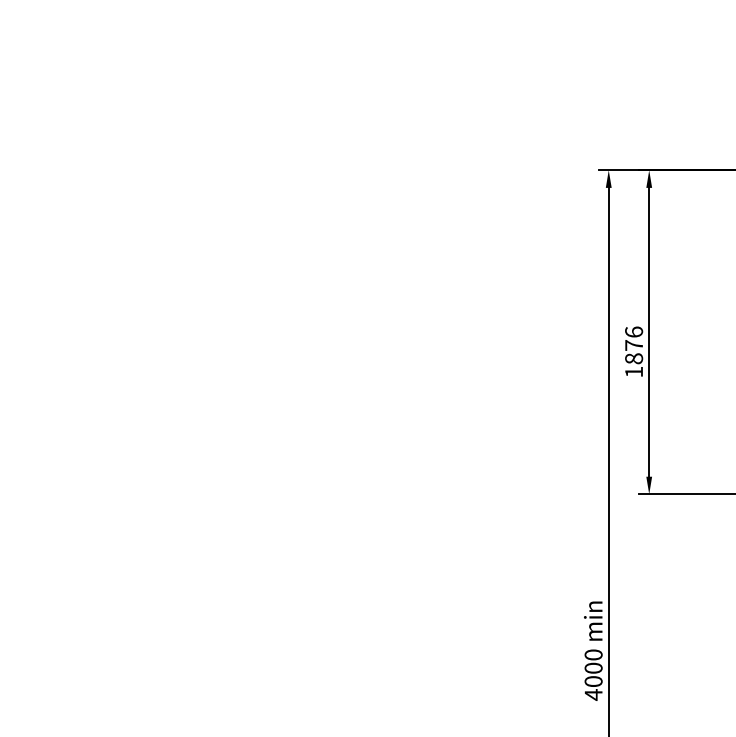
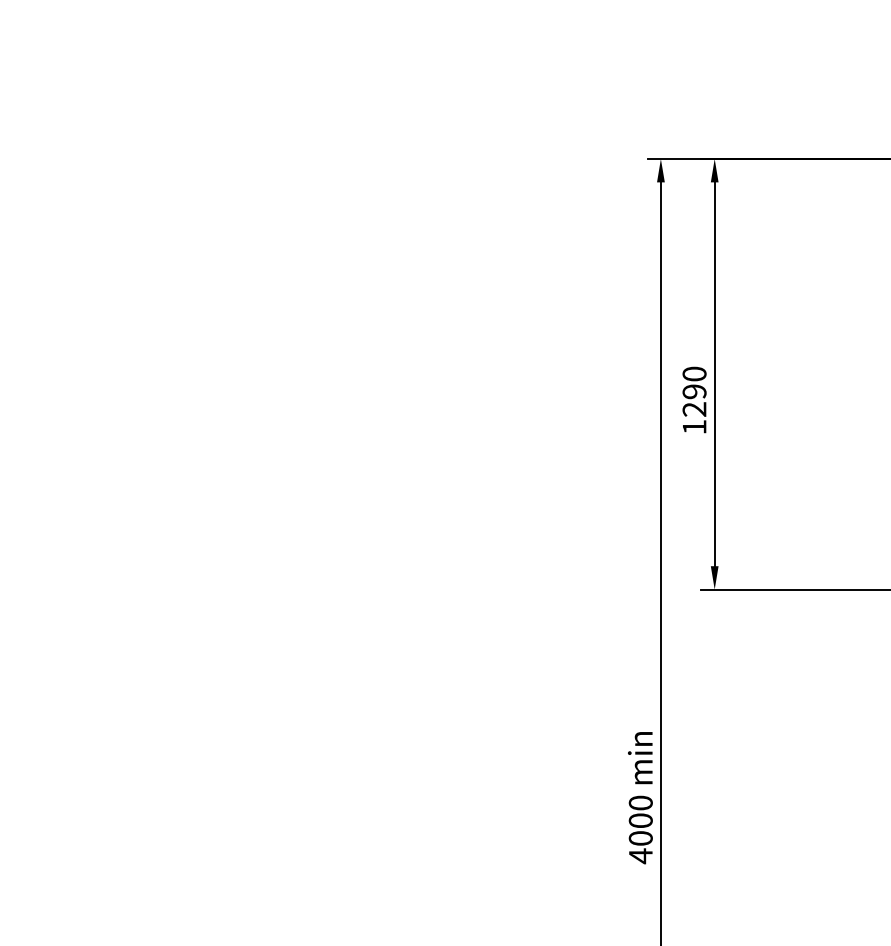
text: (634, 345) -> (695, 391), 1876 -> 1290

